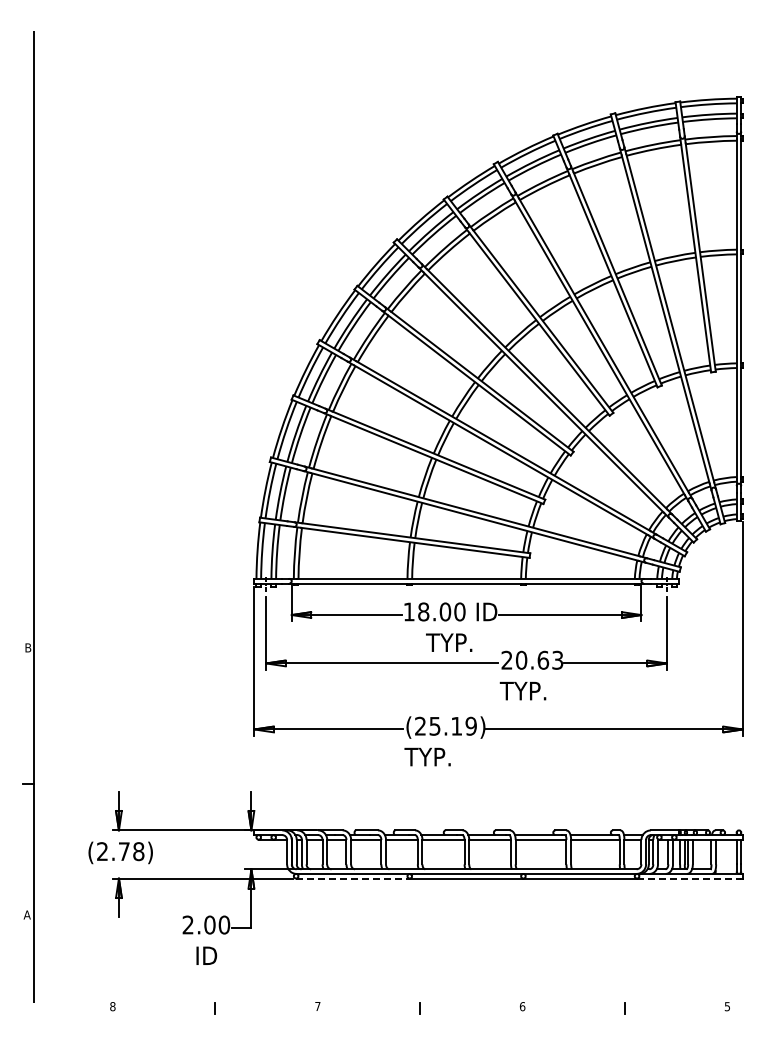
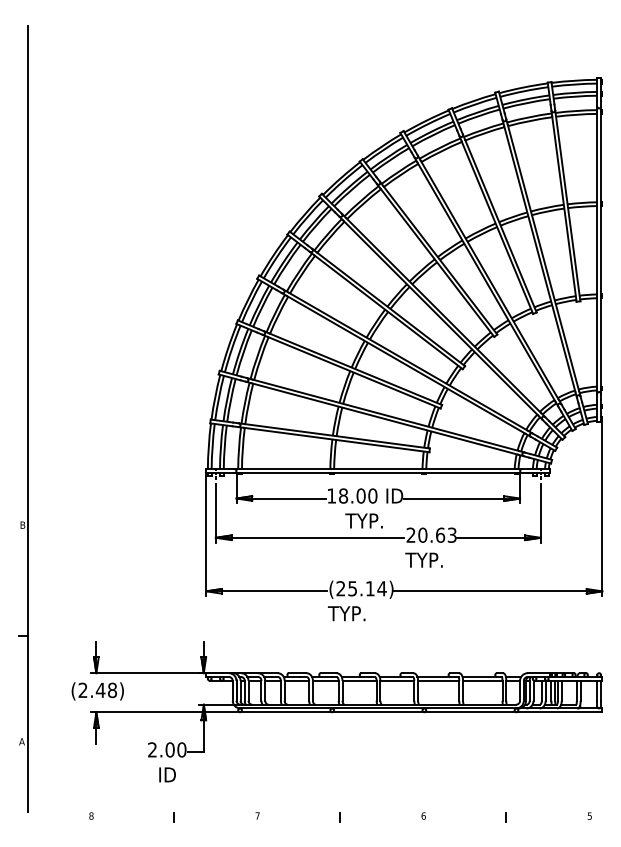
text: (471, 725) -> (382, 588), (25.19) -> (25.14)
text: (124, 851) -> (100, 690), (2.78) -> (2.48)
line: (352, 878) -> (285, 712), dashed -> solid
line: (689, 878) -> (559, 712), dashed -> solid

